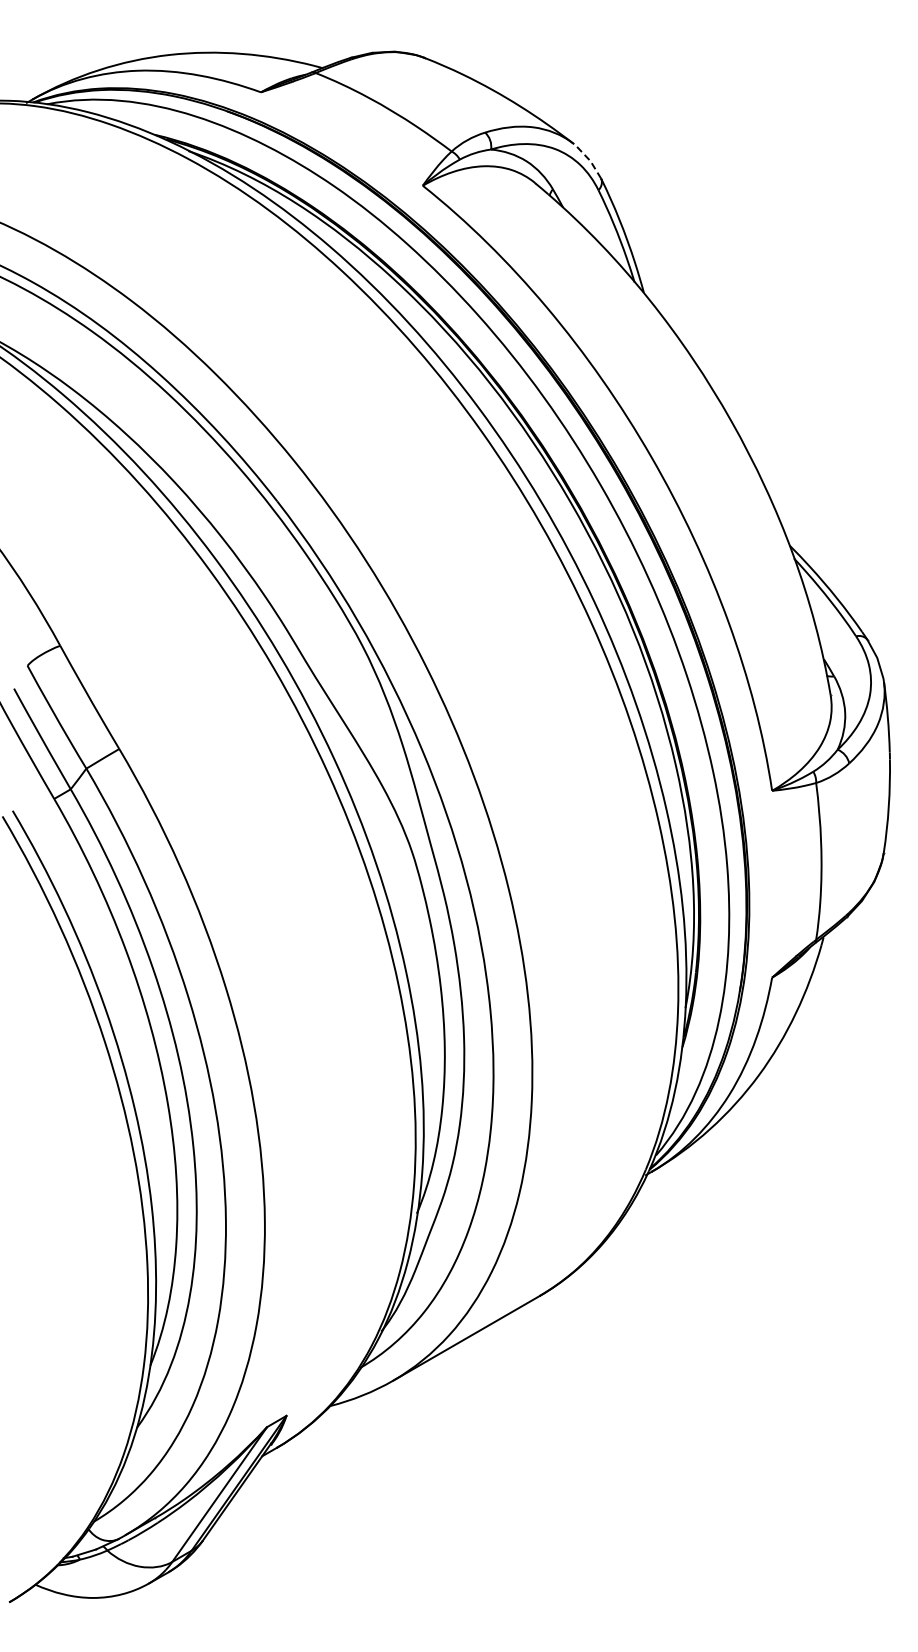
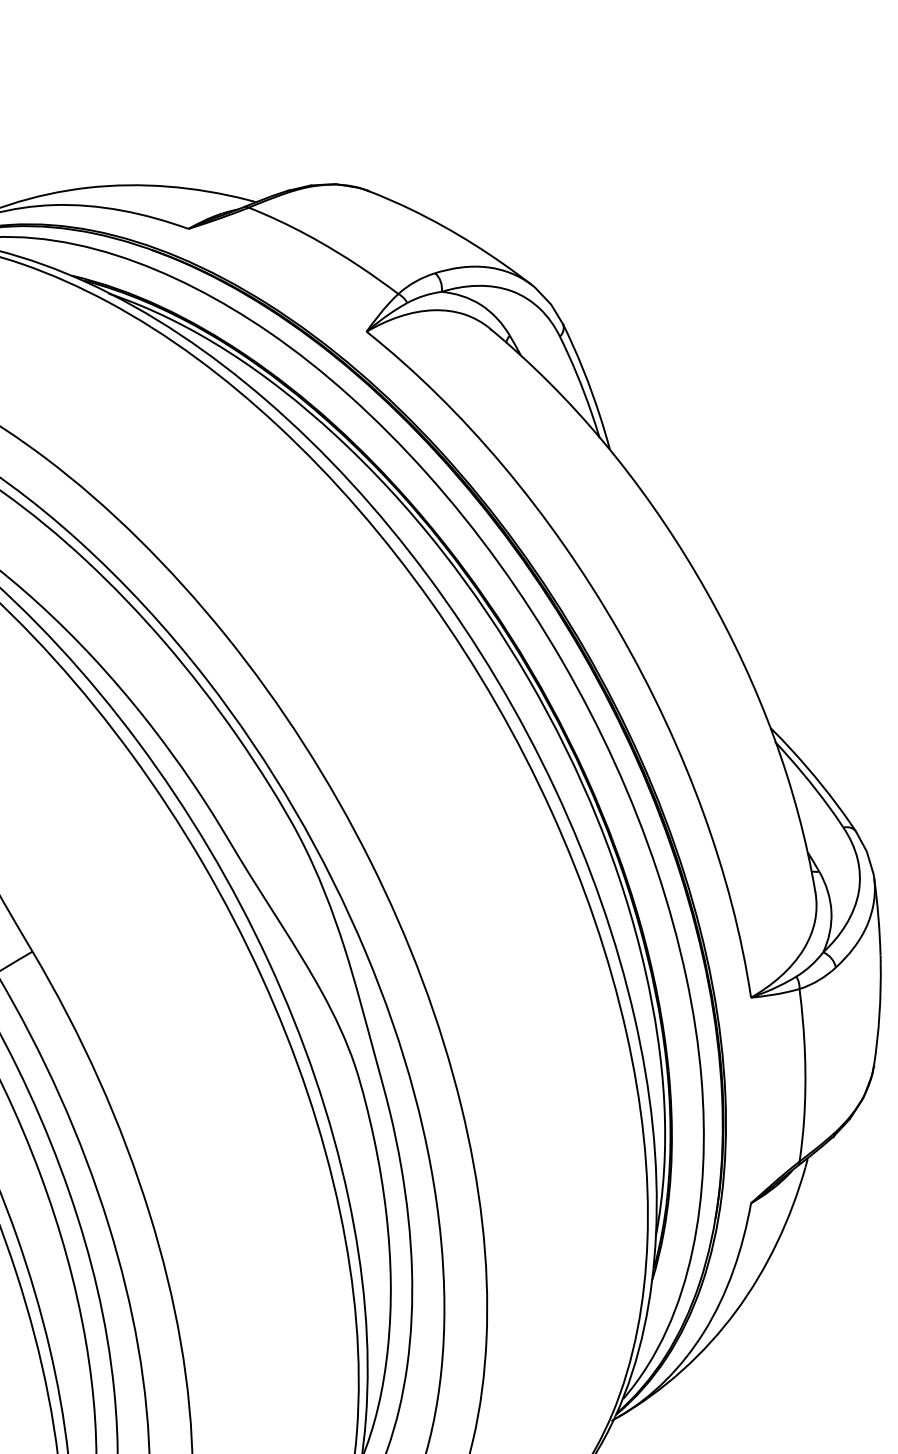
line: (588, 159) -> (548, 302), dashed -> solid

